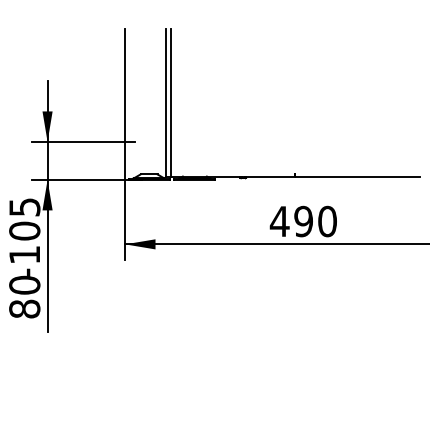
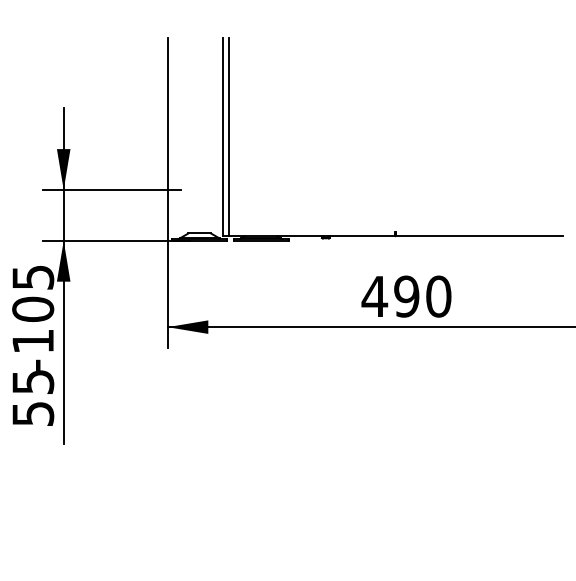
text: (24, 296) -> (32, 396), 80 -> 55

